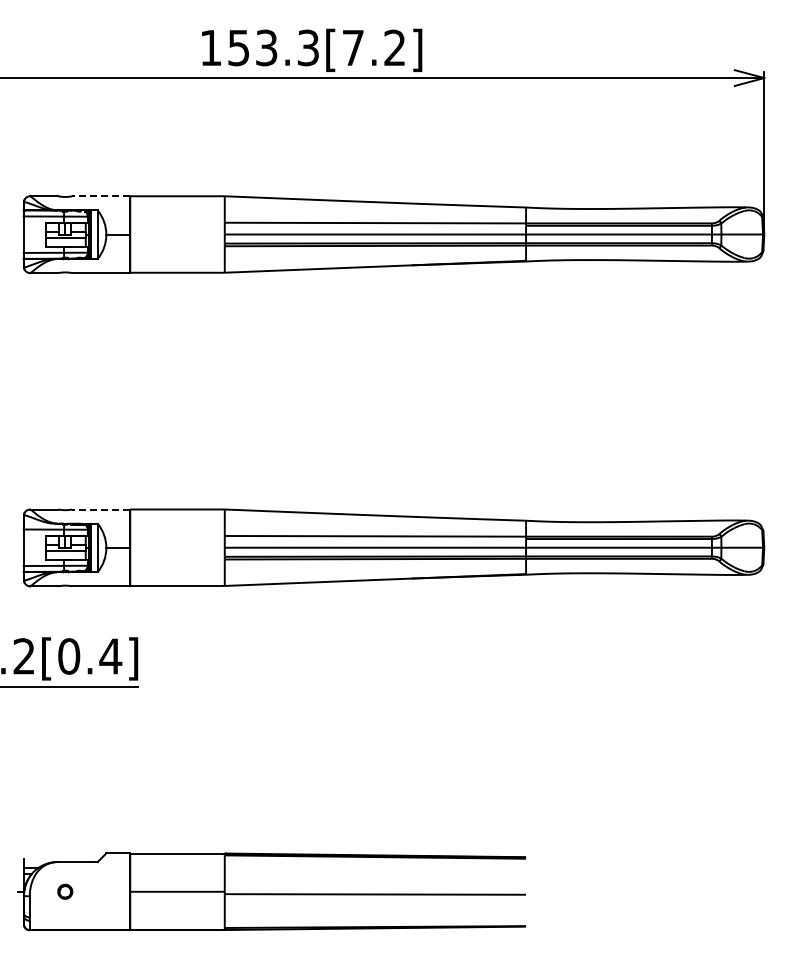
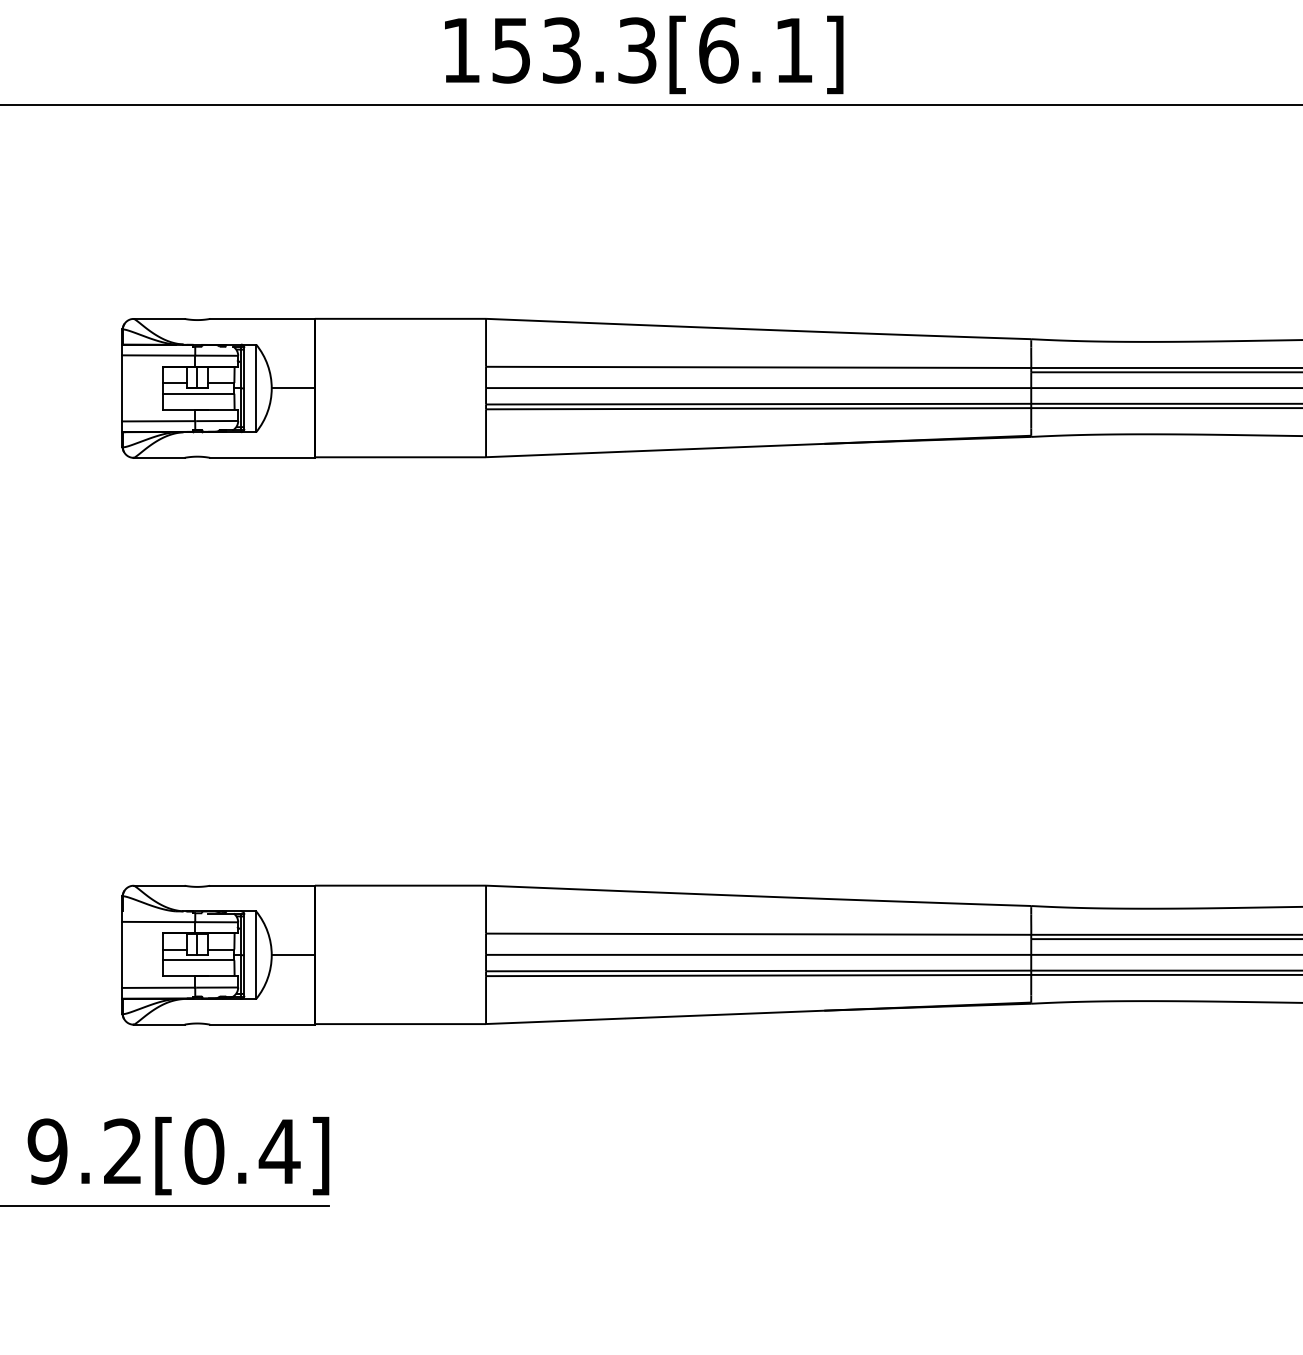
text: (373, 47) -> (755, 49), 153.3[7.2] -> 153.3[6.1]
line: (101, 196) -> (262, 319), dashed -> solid
line: (101, 509) -> (262, 885), dashed -> solid

